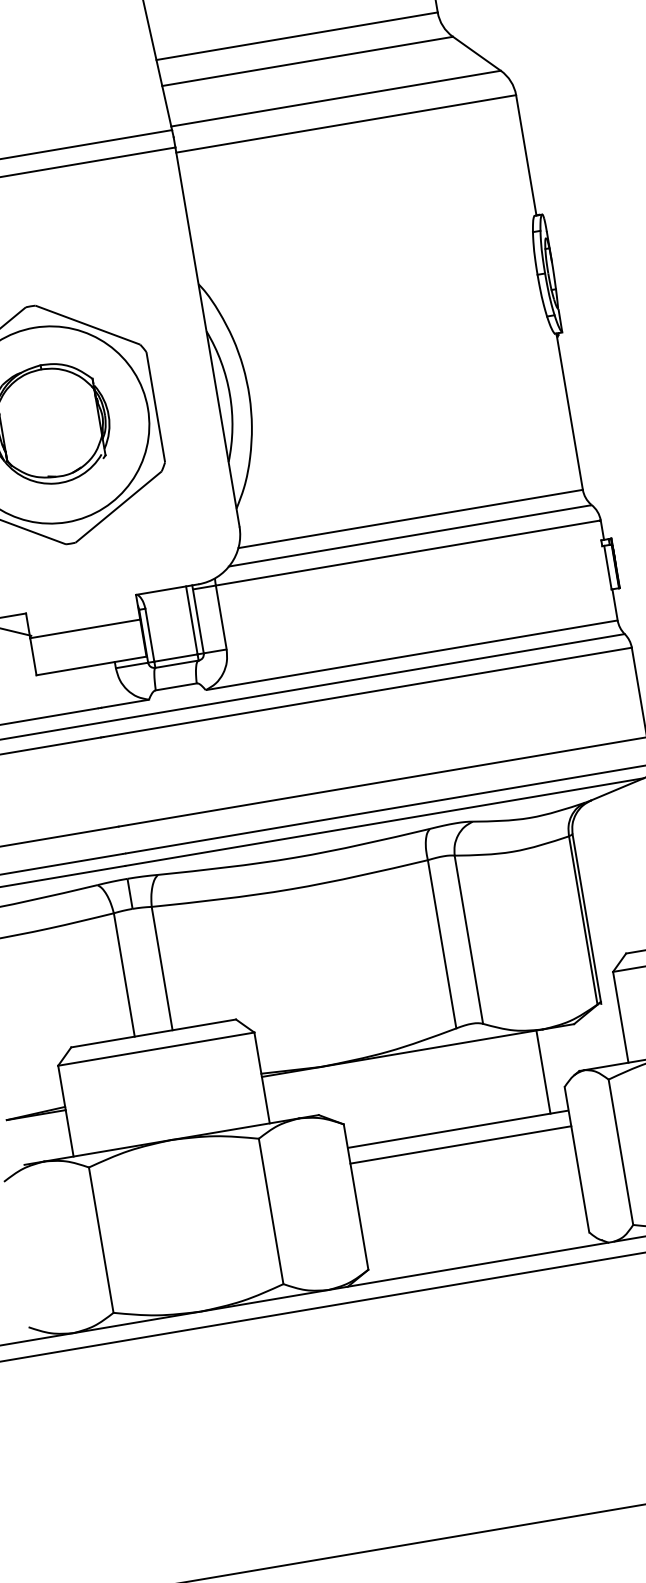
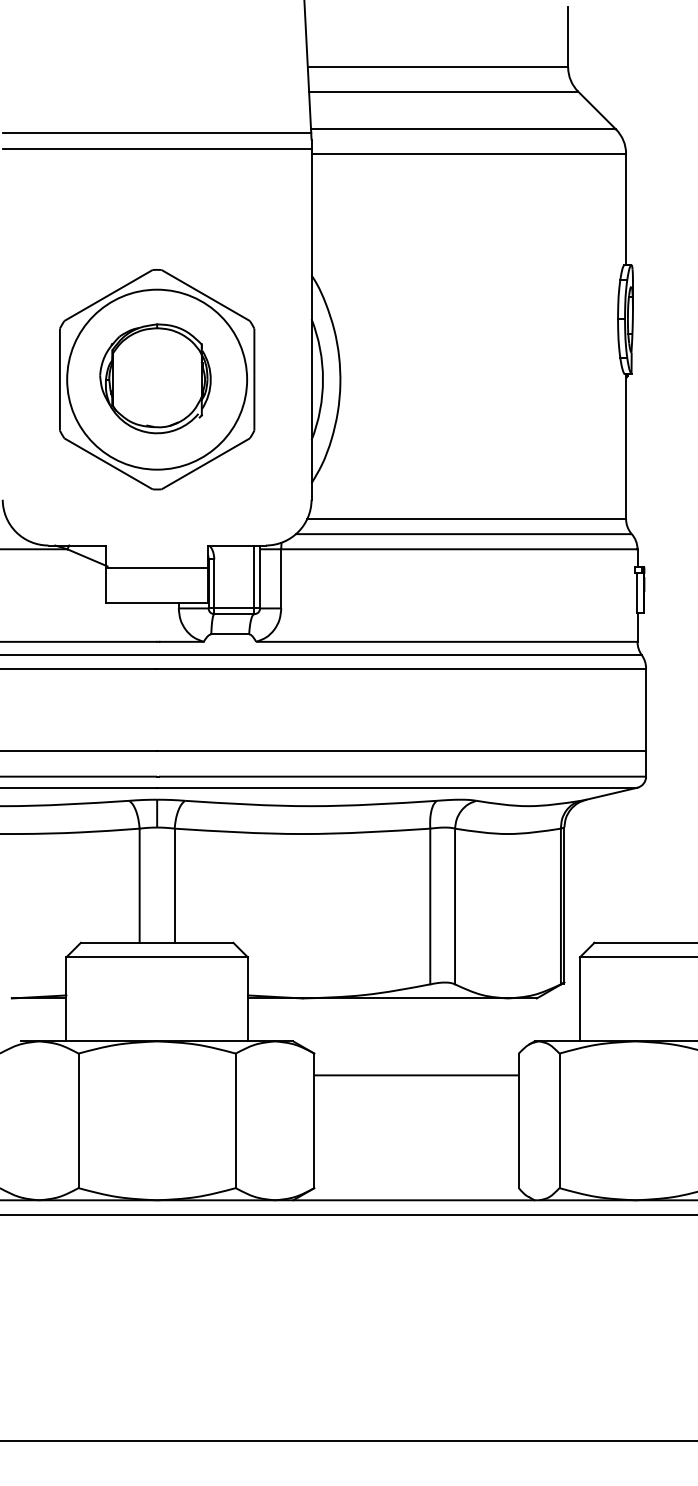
line: (543, 1071) -> (502, 1036), removed
line: (460, 1144) -> (416, 1089), removed

